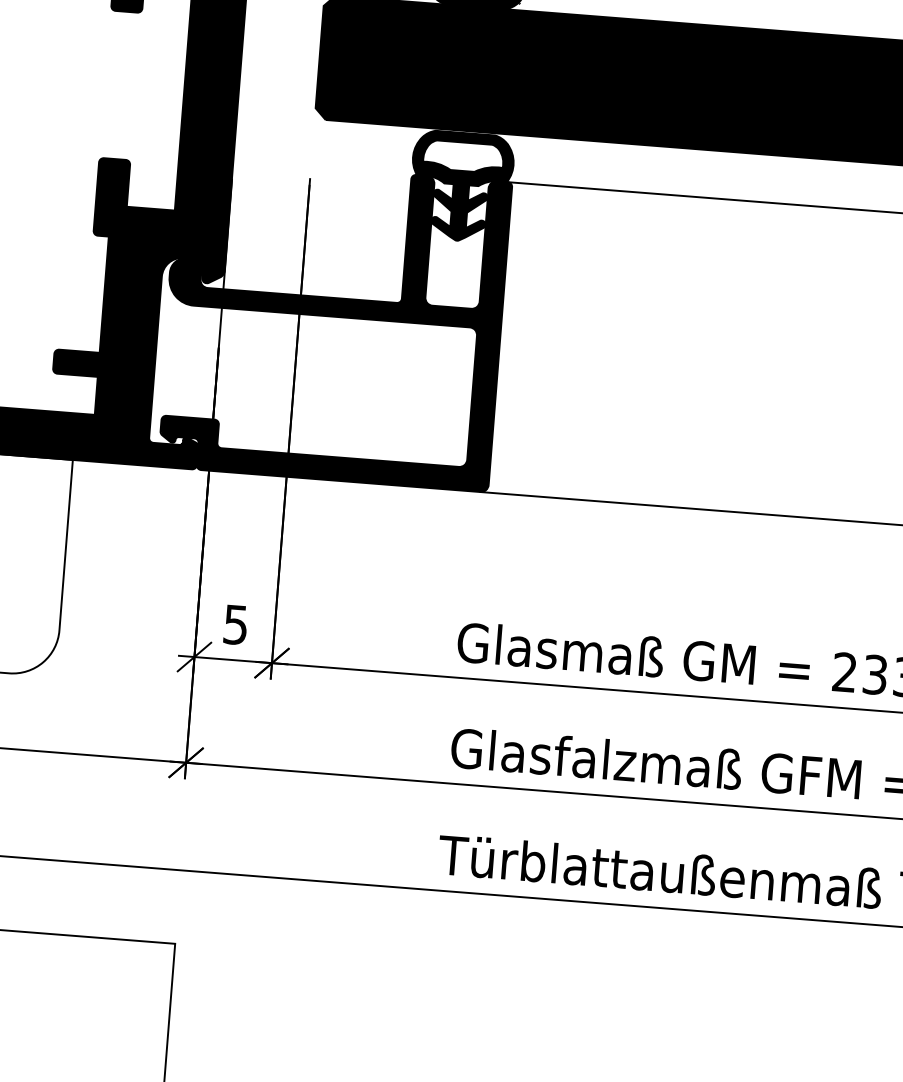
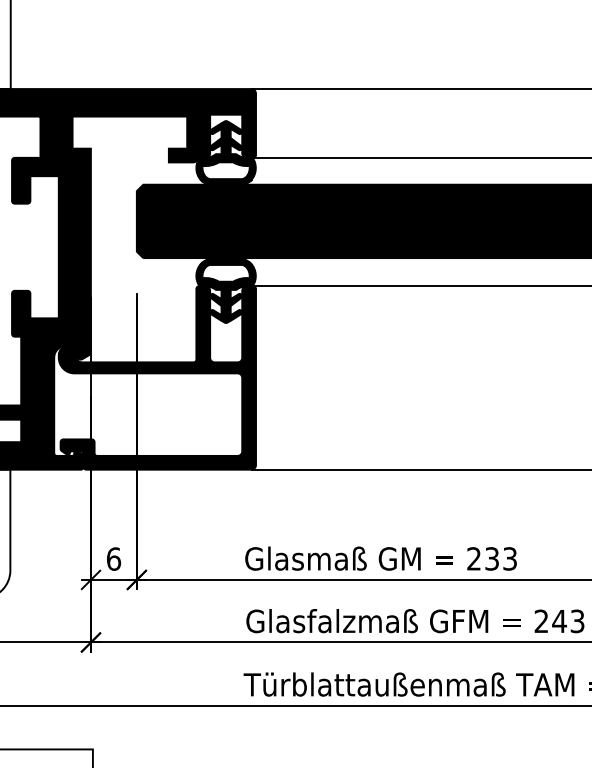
text: (237, 623) -> (114, 558), 5 -> 6

